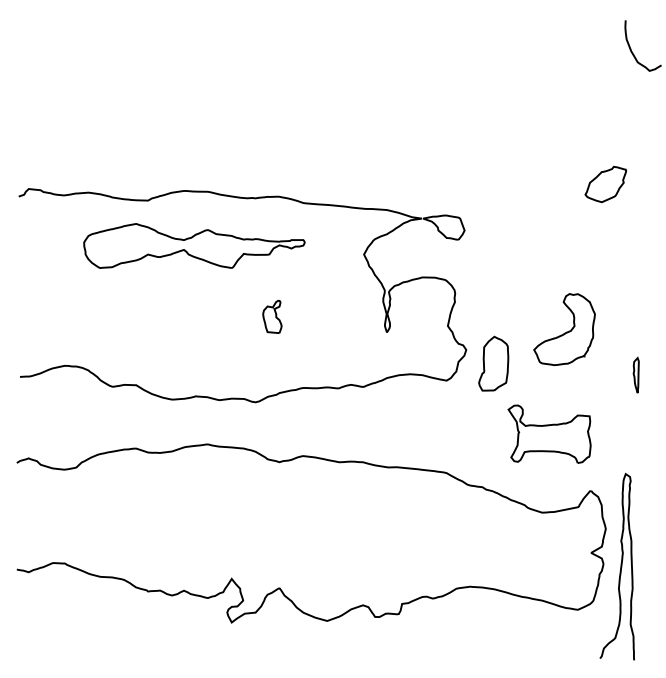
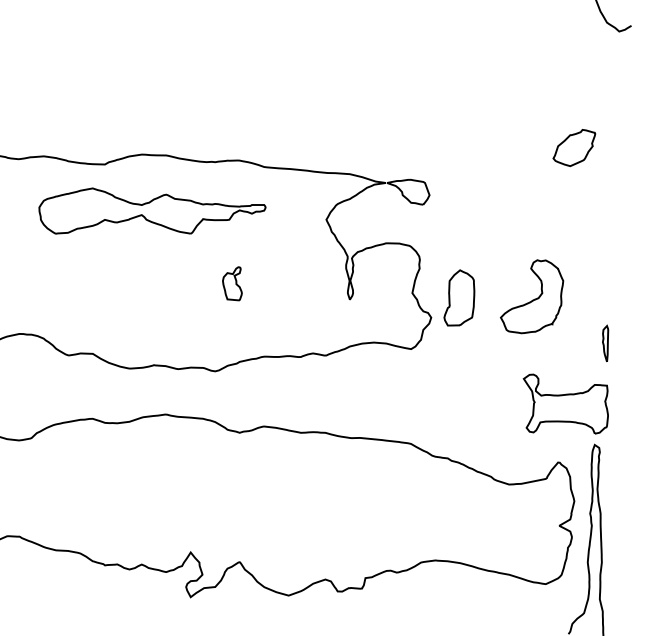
part: (493, 363) -> (459, 297), moved
part: (549, 433) -> (565, 403), moved

